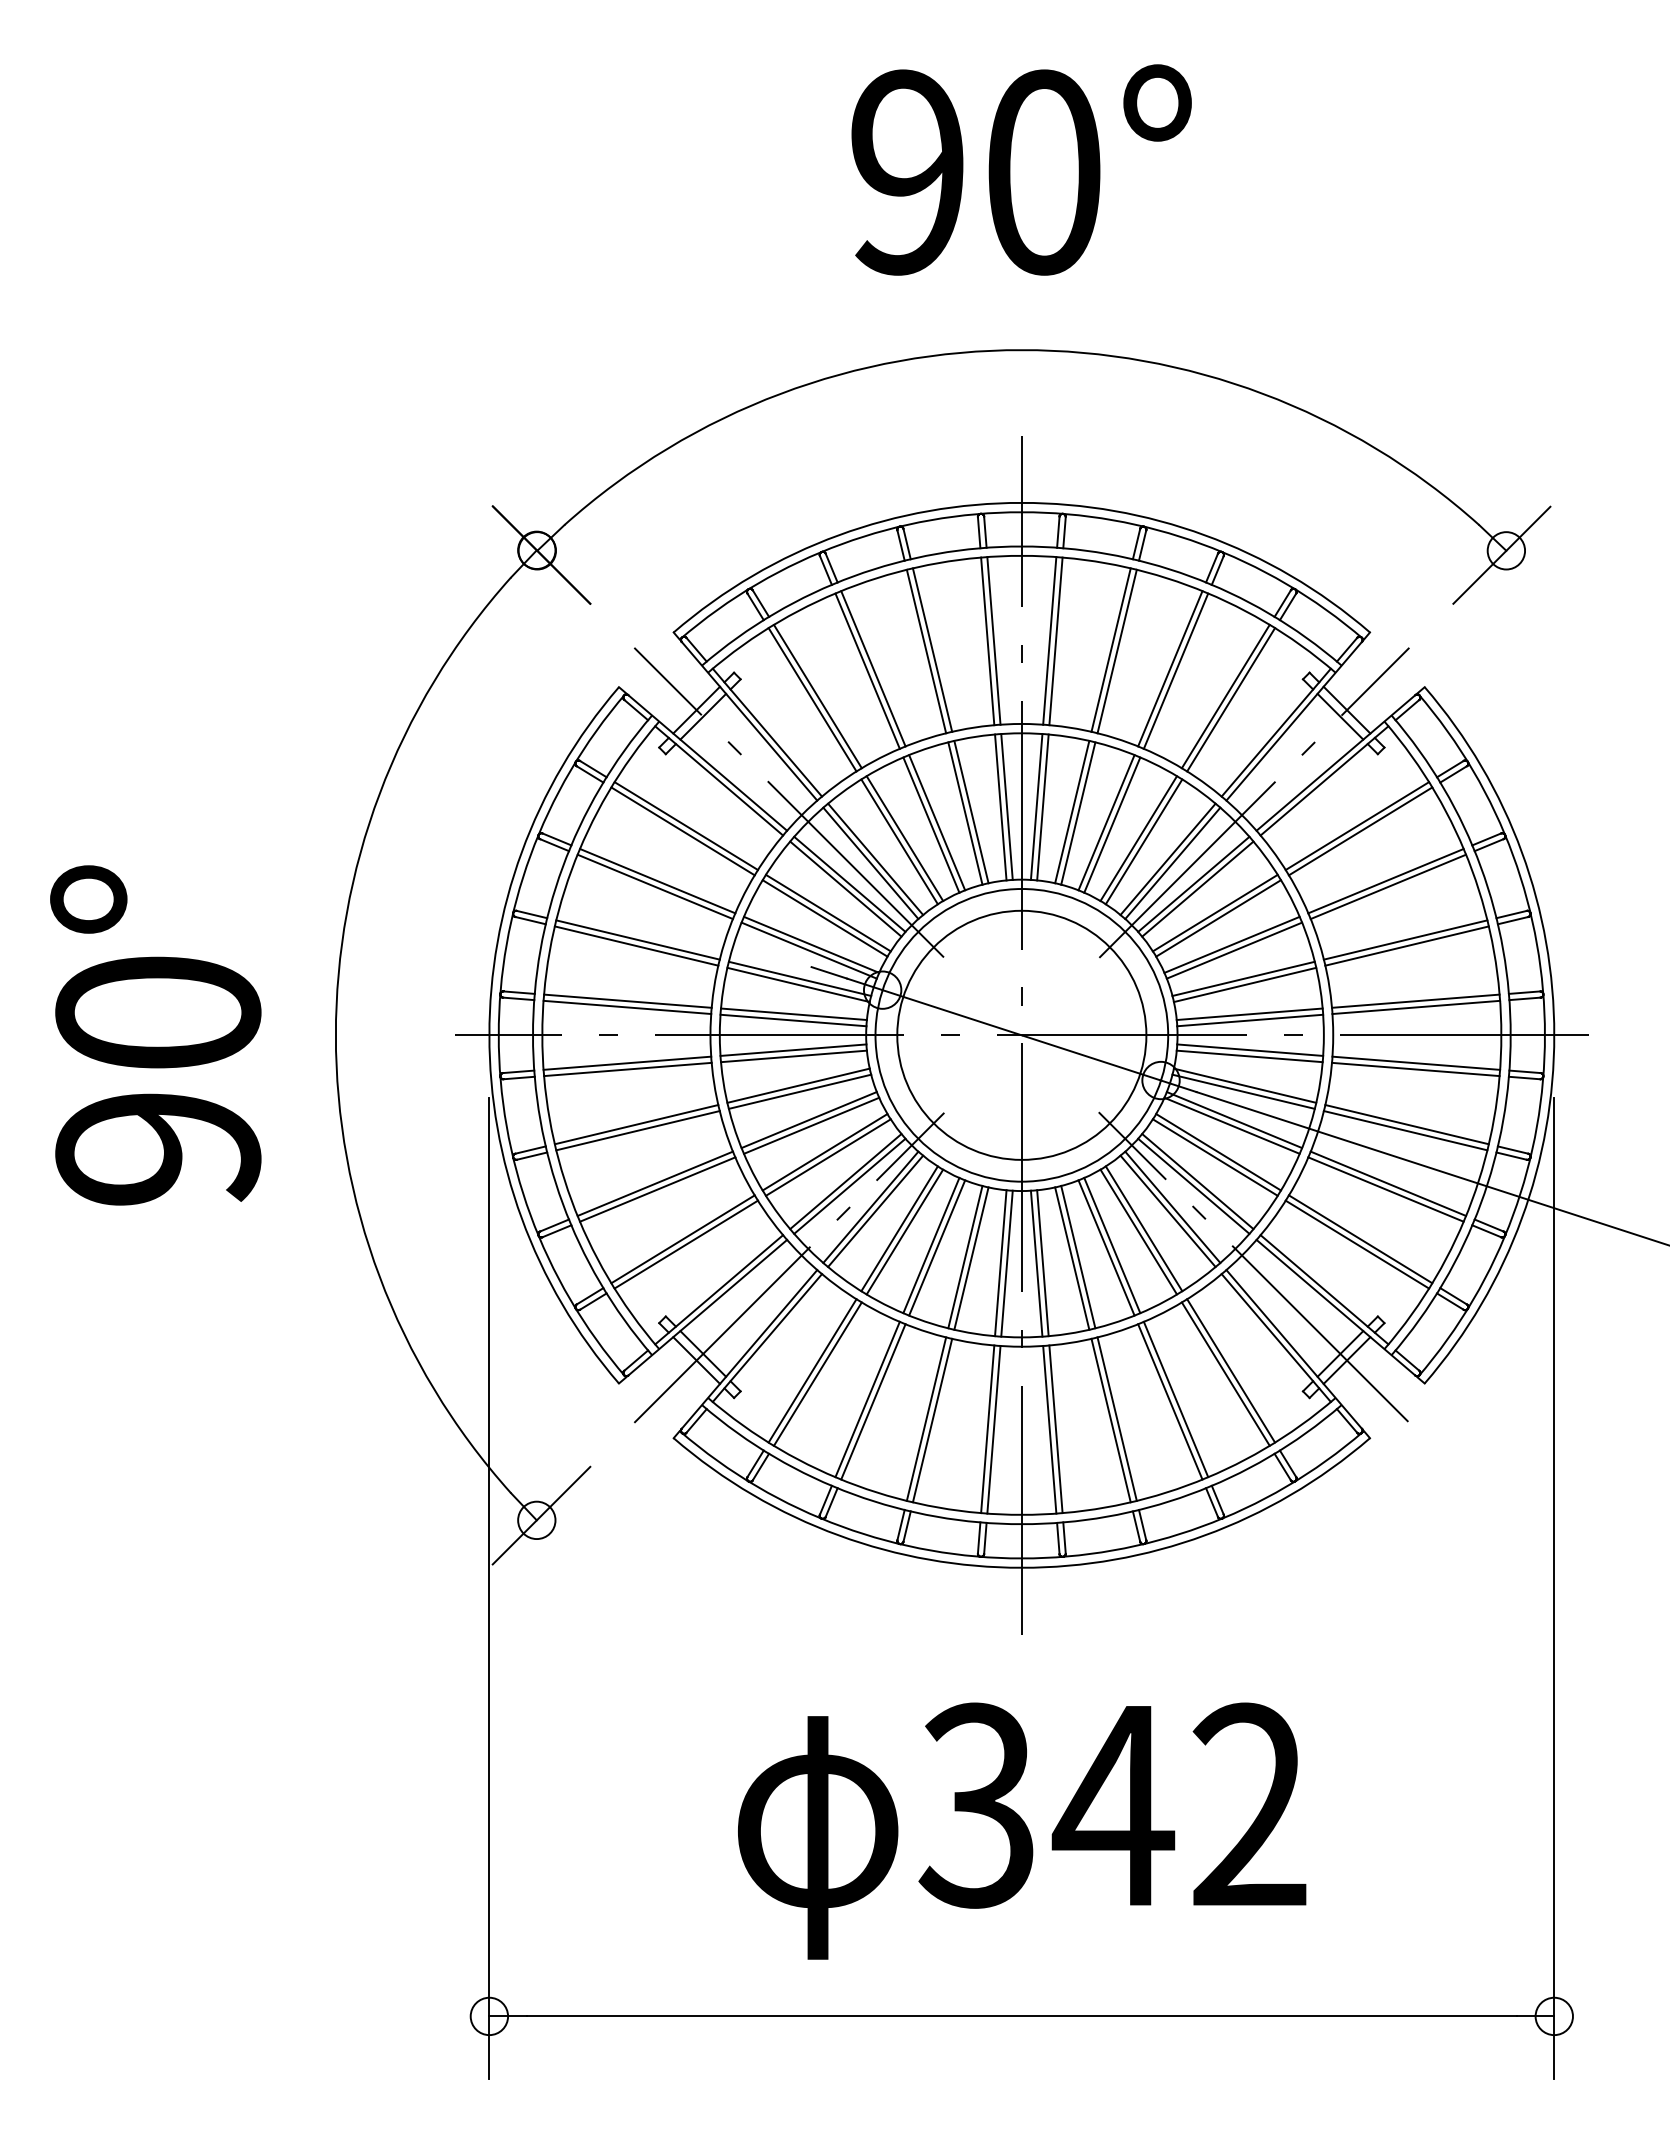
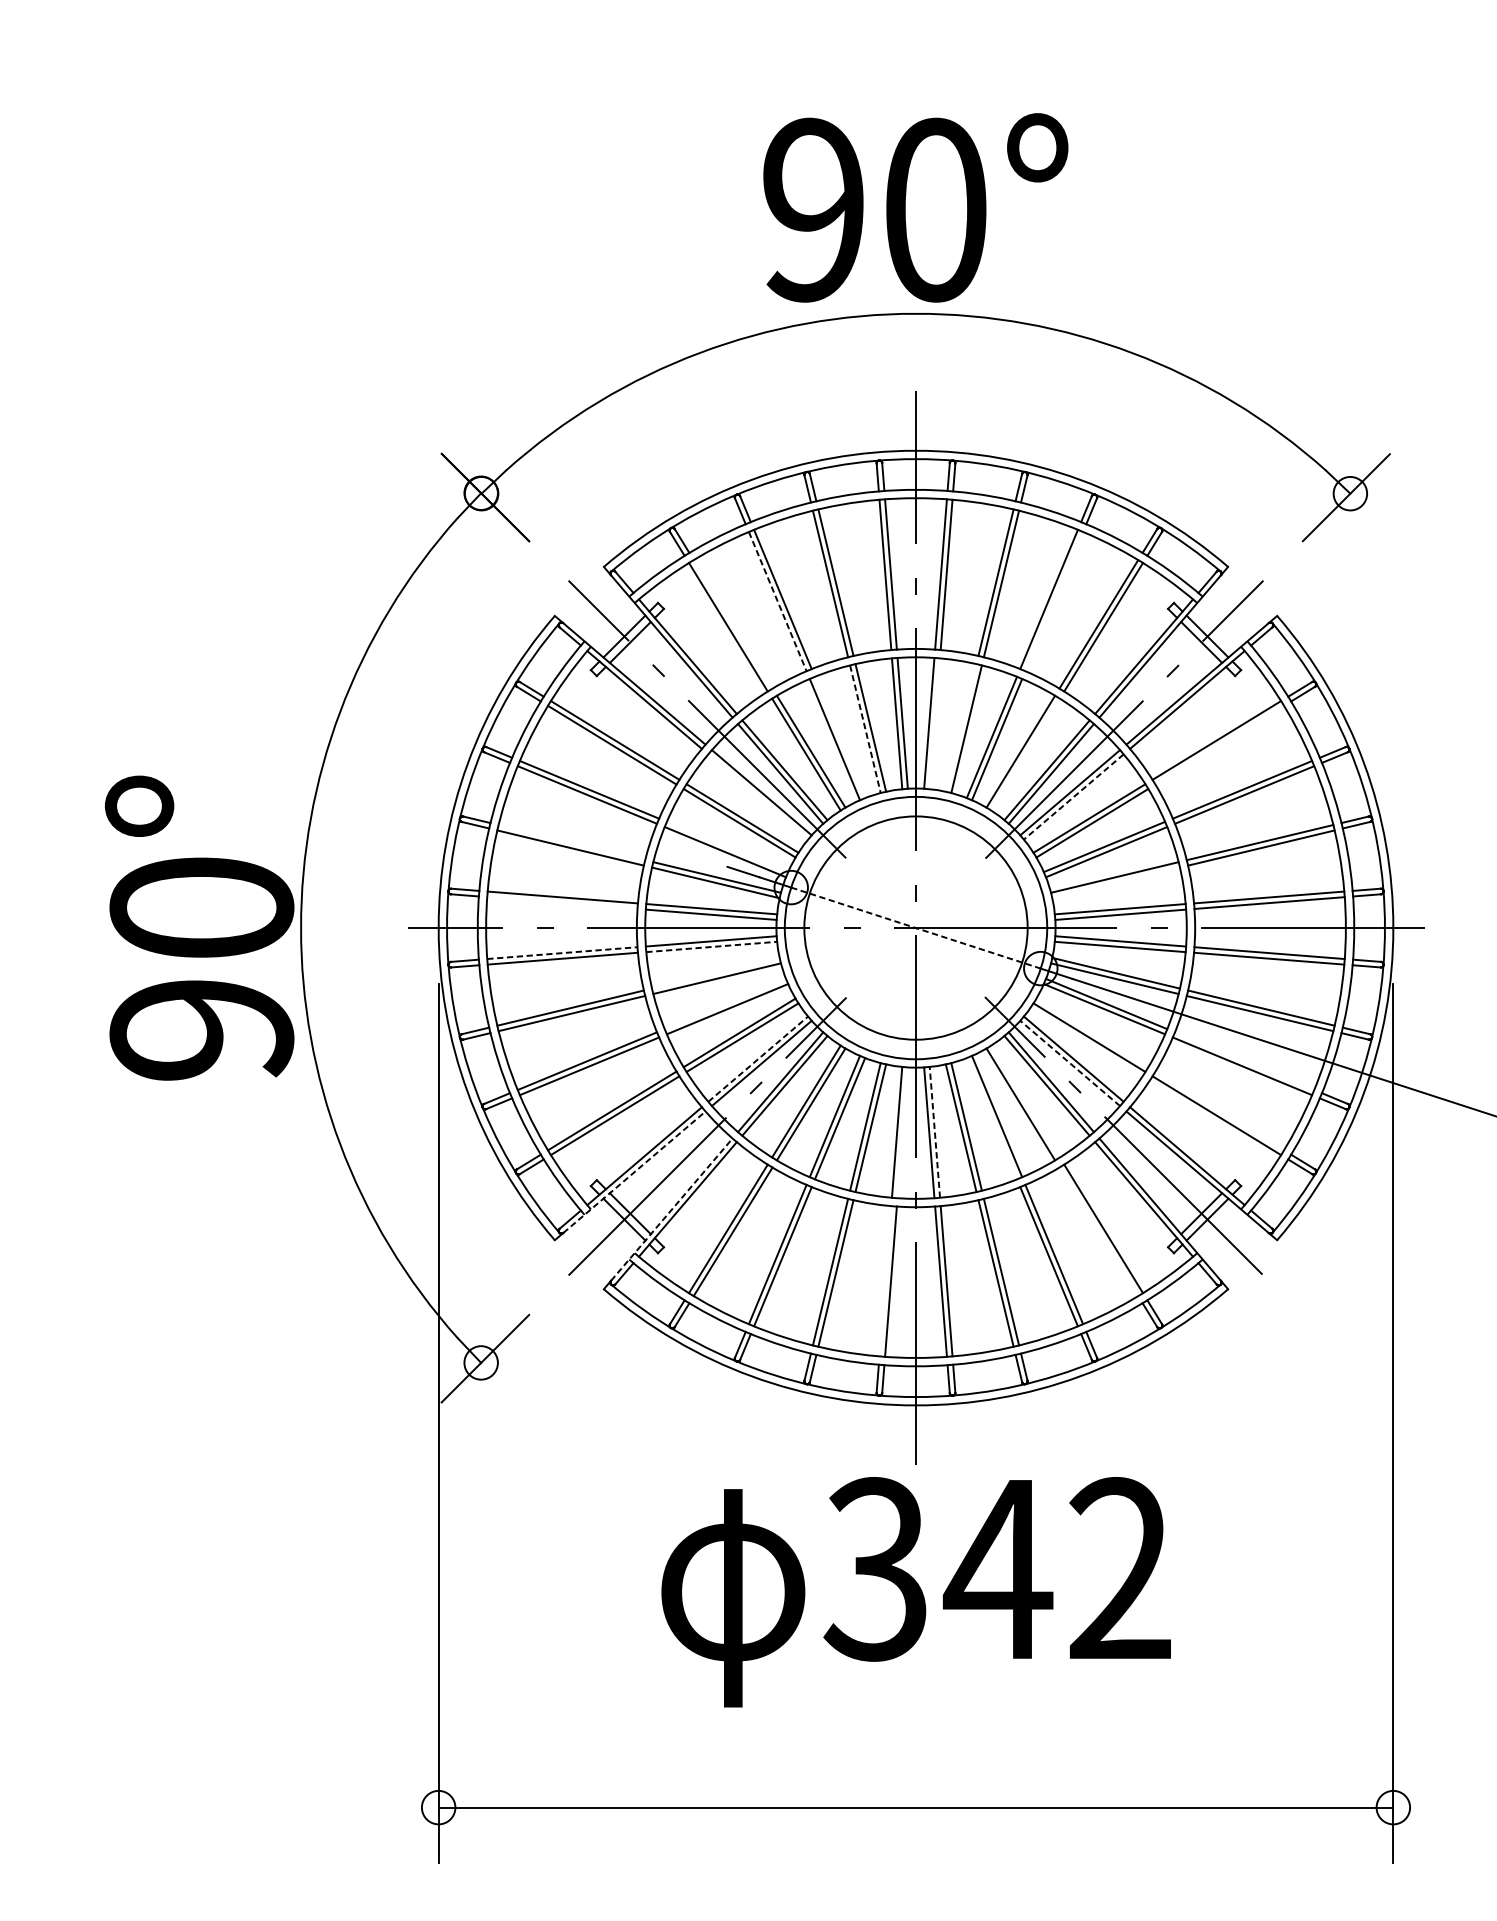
text: (1021, 169) -> (915, 207), moved
line: (1175, 670) -> (1053, 601), removed
line: (867, 671) -> (777, 601), solid -> dashed
line: (817, 696) -> (732, 624), removed
line: (1042, 807) -> (934, 723), removed
line: (1072, 812) -> (961, 728), removed
line: (965, 814) -> (865, 730), solid -> dashed
line: (937, 822) -> (840, 737), removed
line: (1360, 831) -> (1219, 745), removed
line: (1143, 841) -> (1025, 754), removed
line: (845, 888) -> (757, 796), removed
line: (1197, 889) -> (1073, 797), solid -> dashed
line: (637, 939) -> (571, 842), removed
line: (811, 944) -> (727, 846), removed
line: (1244, 984) -> (1115, 882), removed
line: (627, 1007) -> (562, 903), removed
text: (155, 1035) -> (199, 928), moved
line: (1022, 1035) -> (916, 928), solid -> dashed
line: (794, 1056) -> (712, 947), solid -> dashed
line: (627, 1063) -> (562, 953), solid -> dashed
line: (798, 1085) -> (715, 973), removed
line: (808, 1120) -> (724, 1004), removed
line: (1218, 1152) -> (1092, 1033), removed
line: (846, 1181) -> (758, 1059), solid -> dashed
line: (1388, 1183) -> (1244, 1060), removed
line: (1193, 1186) -> (1069, 1063), solid -> dashed
line: (1143, 1228) -> (1025, 1101), removed
line: (1360, 1239) -> (1219, 1111), removed
line: (1106, 1247) -> (991, 1118), removed
line: (1042, 1262) -> (934, 1131), solid -> dashed
line: (1006, 1263) -> (902, 1132), removed
line: (708, 1307) -> (635, 1172), solid -> dashed
line: (749, 1349) -> (671, 1209), solid -> dashed
line: (1225, 1373) -> (1098, 1231), removed
line: (987, 1429) -> (885, 1281), removed
text: (1022, 1830) -> (916, 1591), moved

